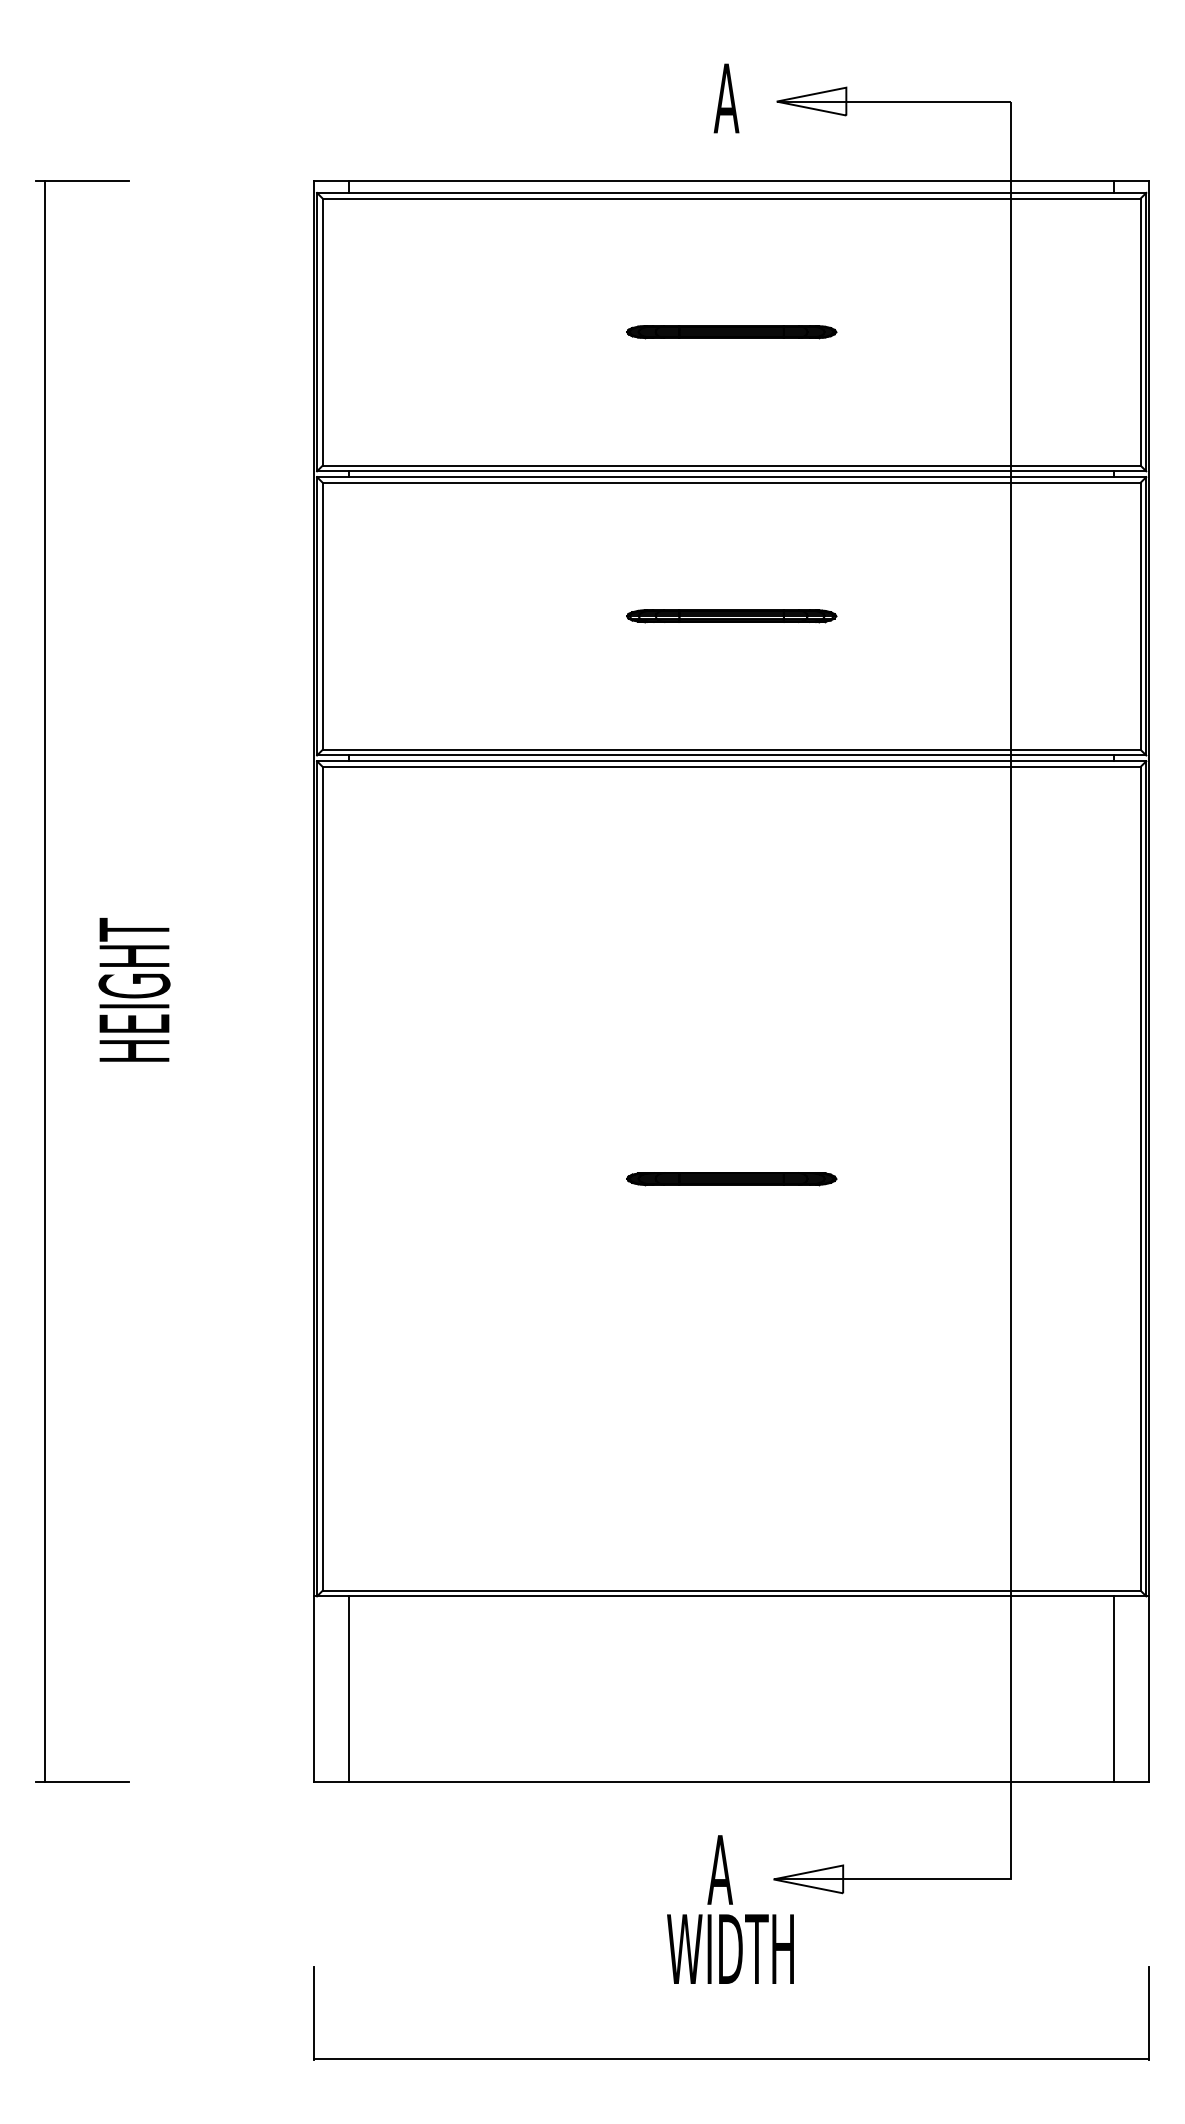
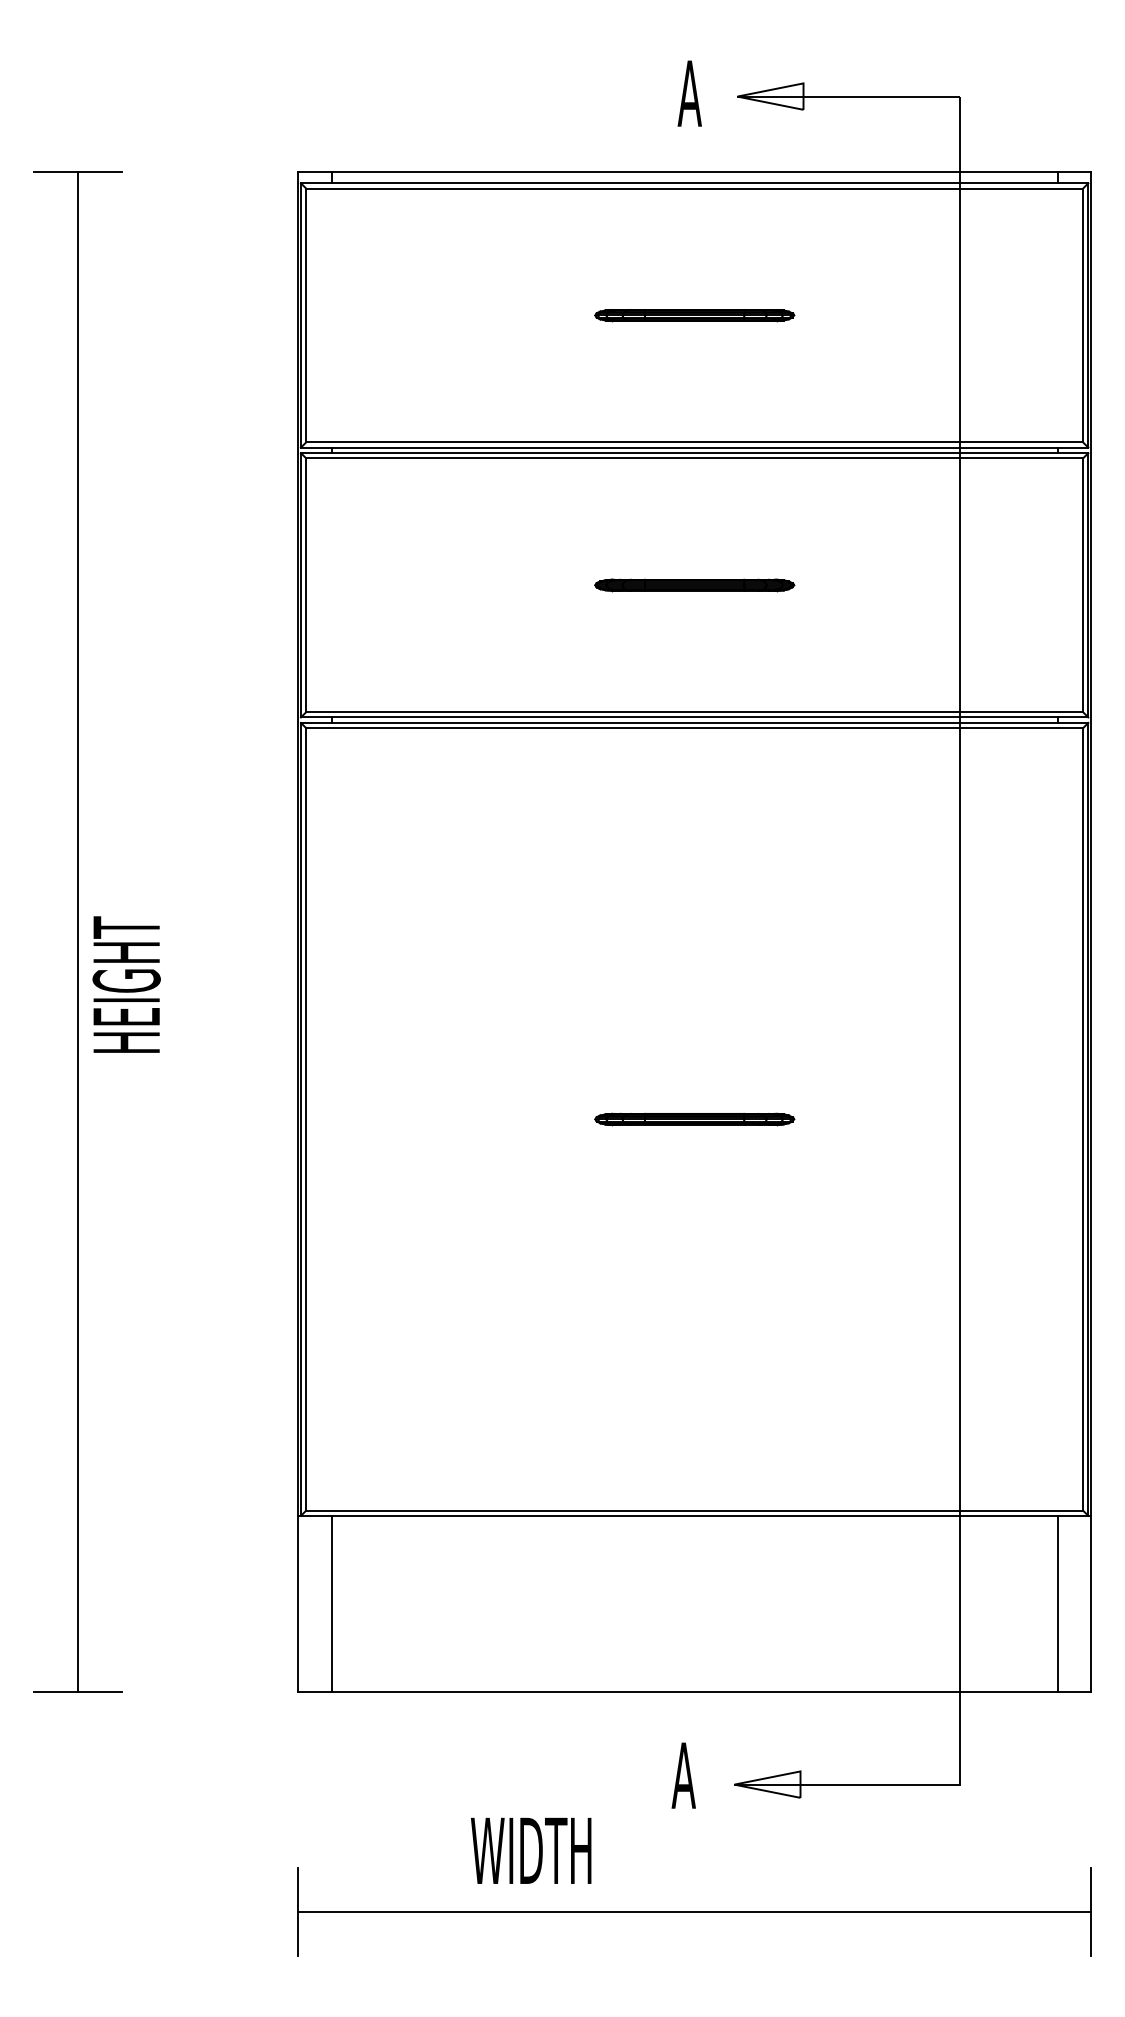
line: (45, 981) -> (78, 932), moved
text: (134, 989) -> (126, 984), moved
text: (730, 1948) -> (531, 1850), moved
line: (731, 2058) -> (694, 1911), moved

